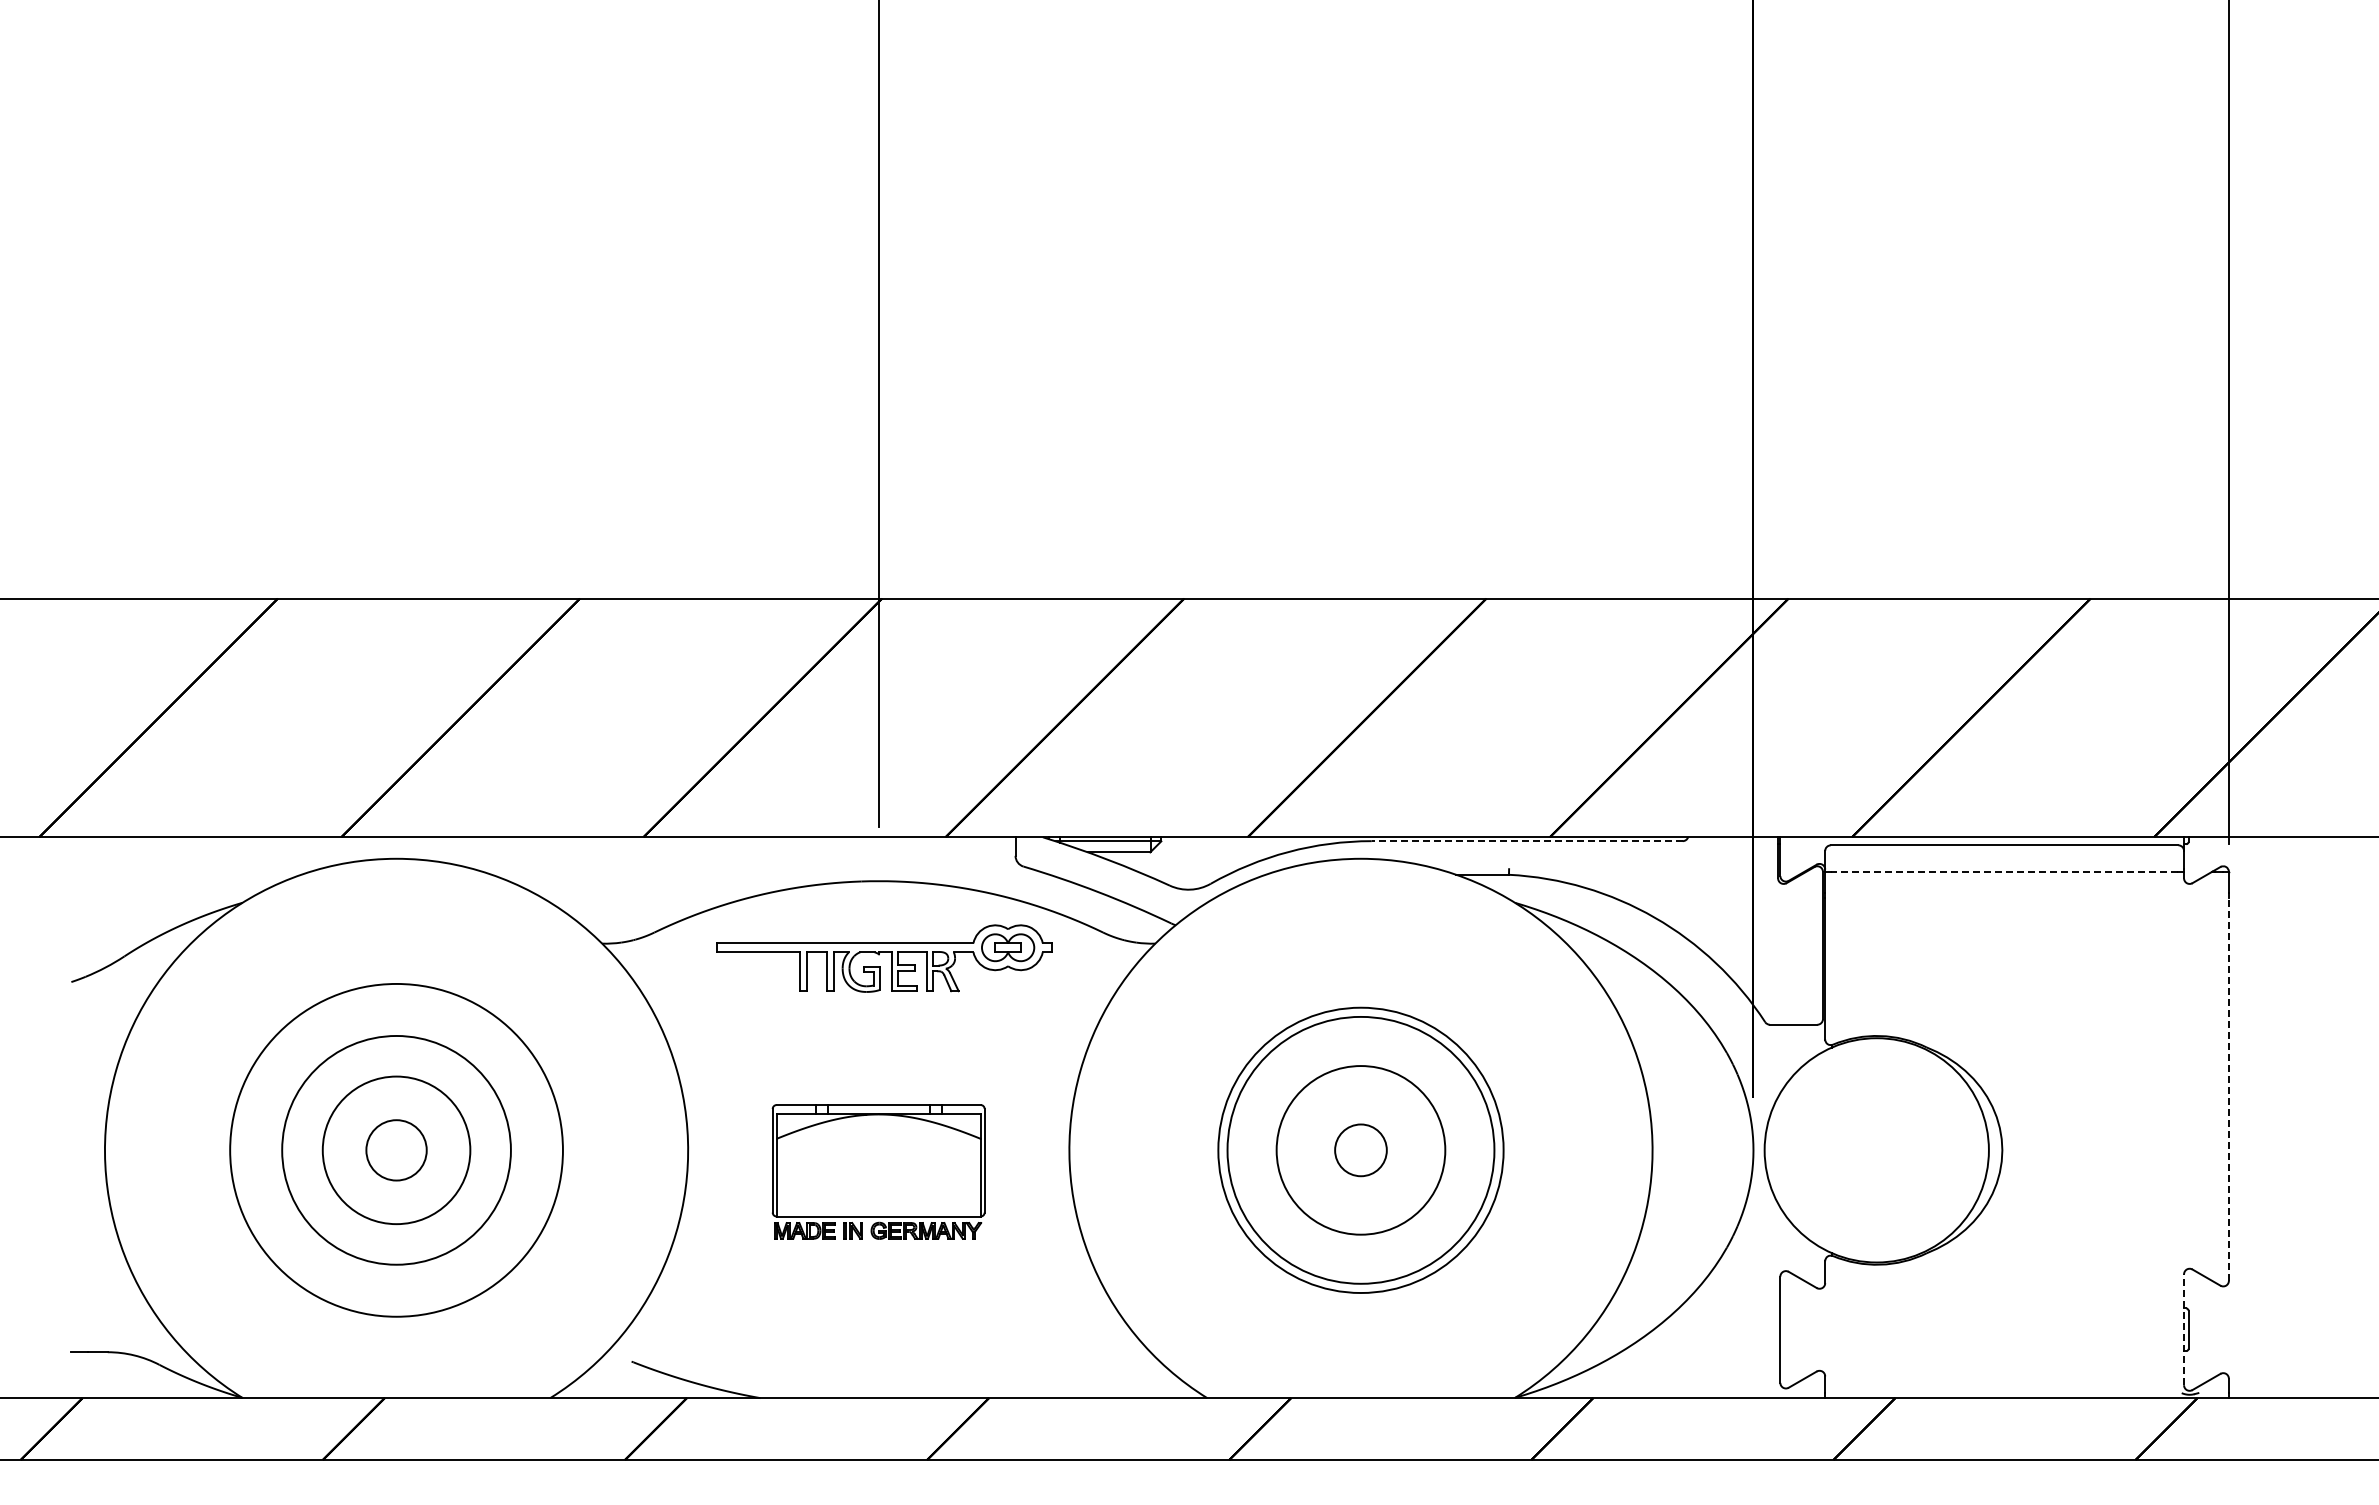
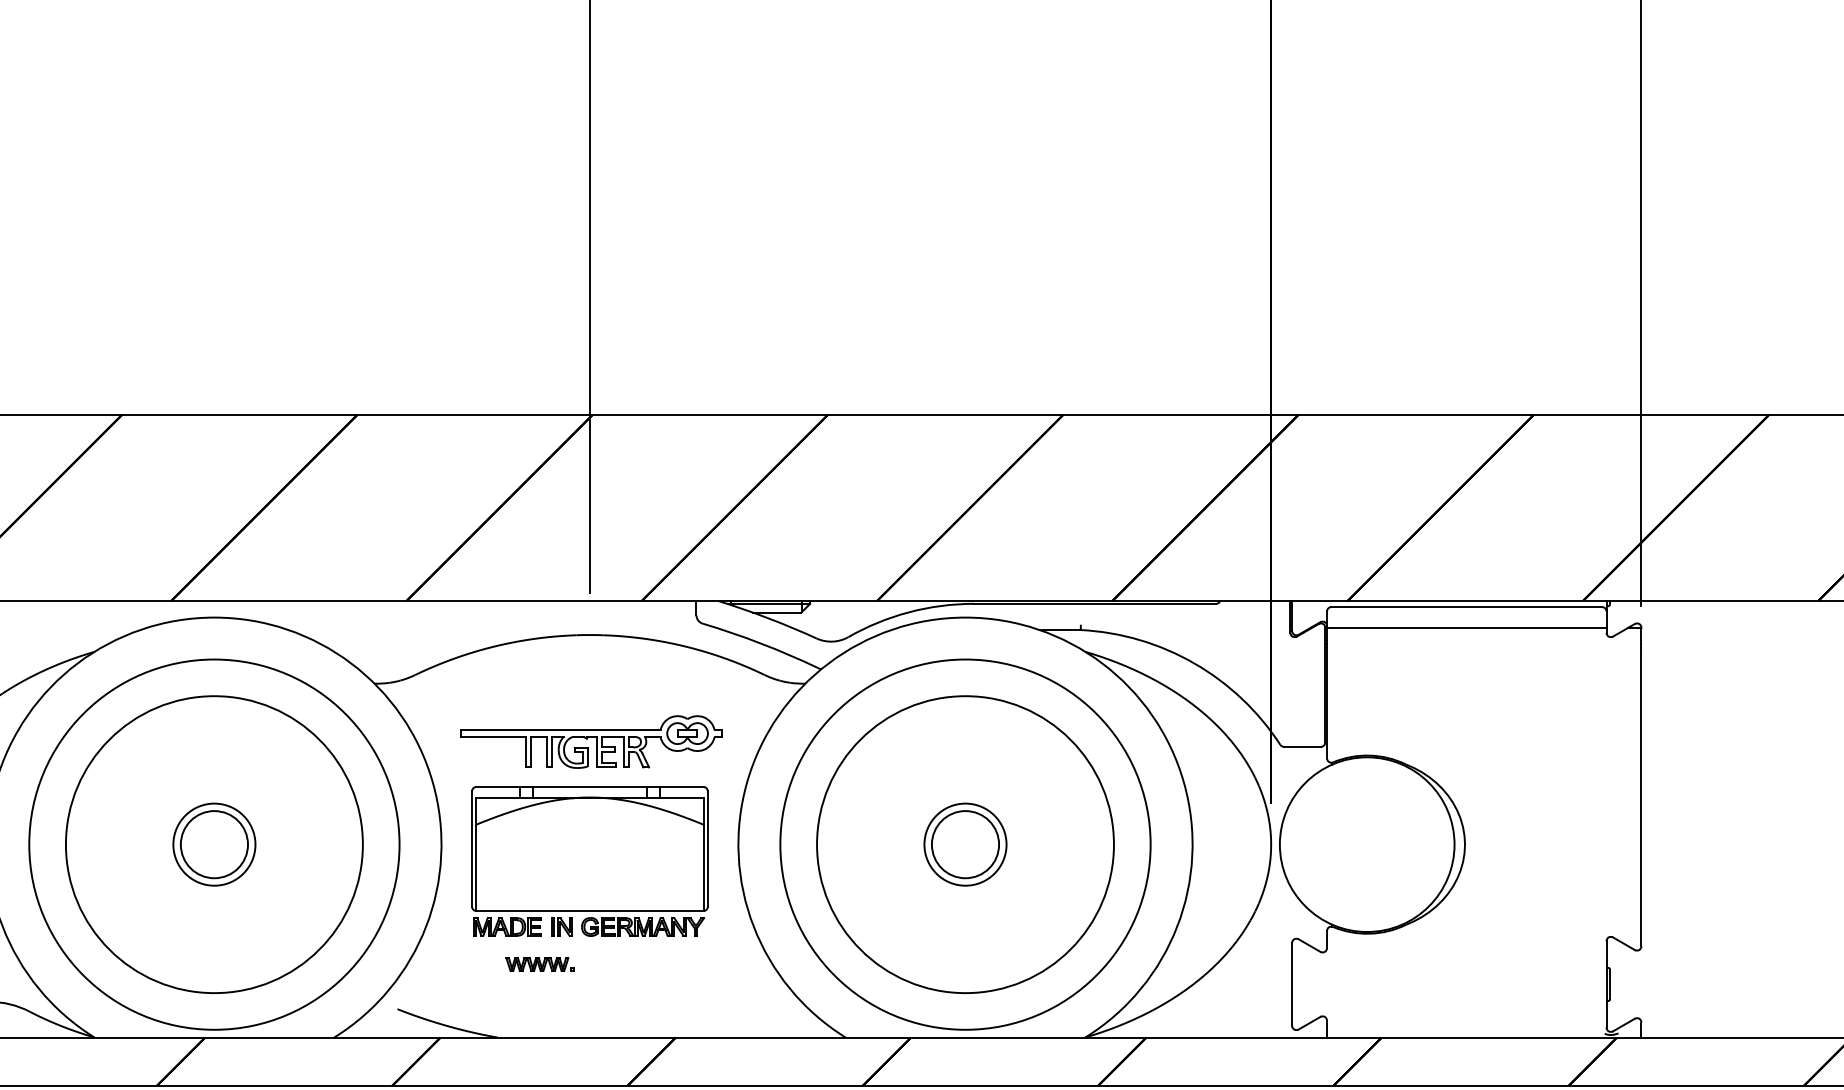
line: (1527, 841) -> (1095, 604), dashed -> solid
line: (2004, 871) -> (1466, 627), dashed -> solid
part: (884, 958) -> (591, 741), moved
line: (2228, 1088) -> (1641, 796), dashed -> solid
circle: (396, 1150) -> (214, 844), size x0.71
circle: (396, 1150) -> (214, 844), size x1.43
circle: (396, 1150) -> (214, 844), size x1.43
circle: (396, 1150) -> (214, 844), size x1.67
circle: (1360, 1150) -> (965, 844), size x0.62
circle: (1360, 1150) -> (965, 844), size x1.43
circle: (1360, 1150) -> (965, 844), size x1.67
circle: (1360, 1150) -> (965, 844), size x1.67
part: (878, 1171) -> (589, 861), size x1.43
part: (814, 1304) -> (539, 964), added
line: (2184, 1329) -> (1606, 984), dashed -> solid

